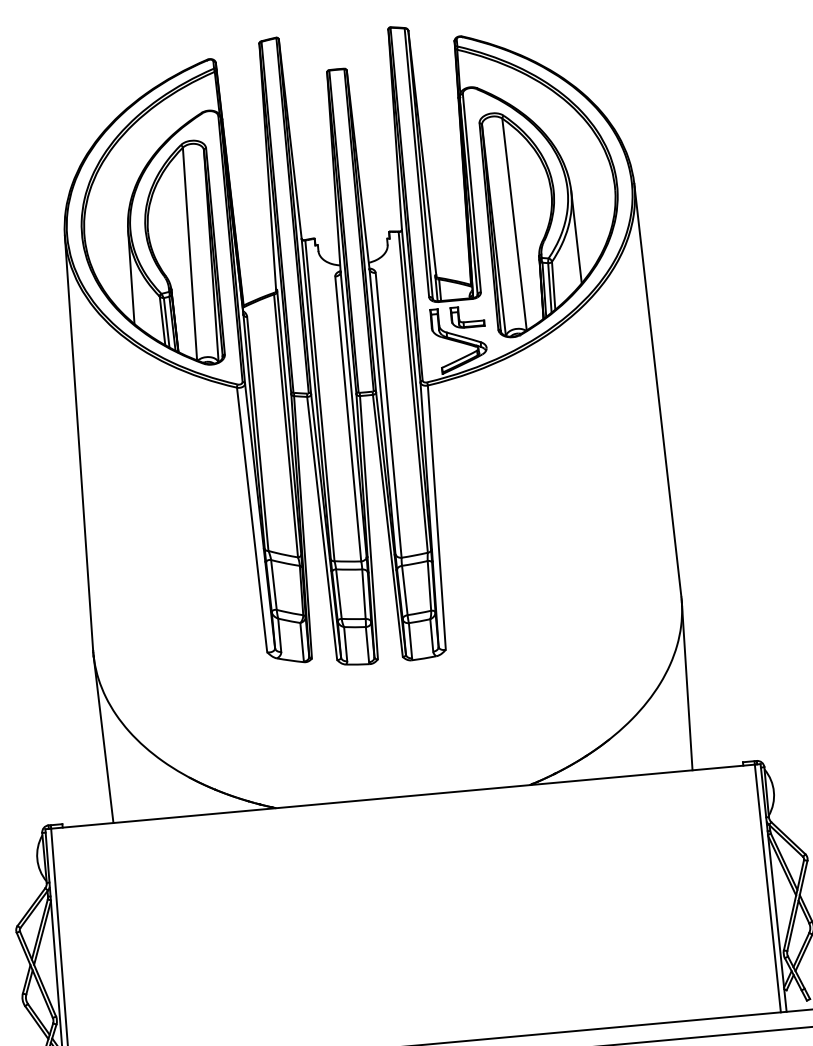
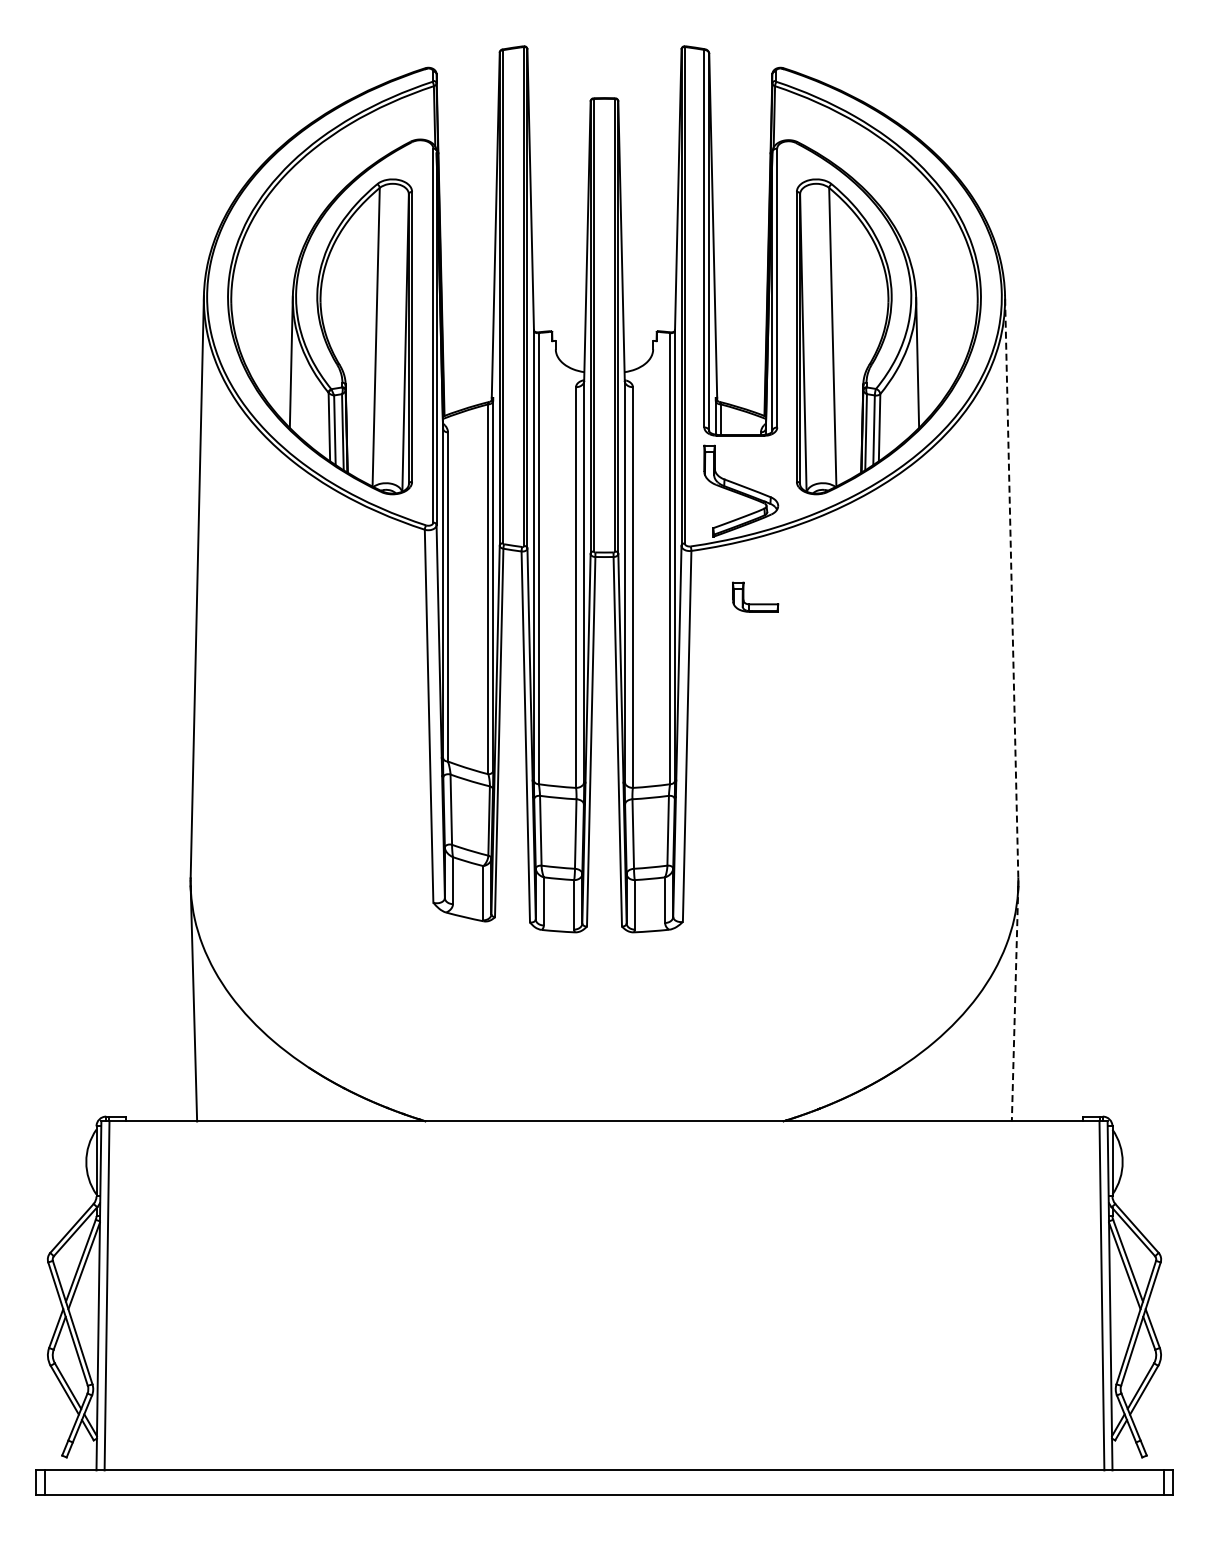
part: (467, 321) -> (755, 603), moved
line: (657, 390) -> (1011, 586), solid -> dashed
line: (687, 686) -> (1015, 1003), solid -> dashed

